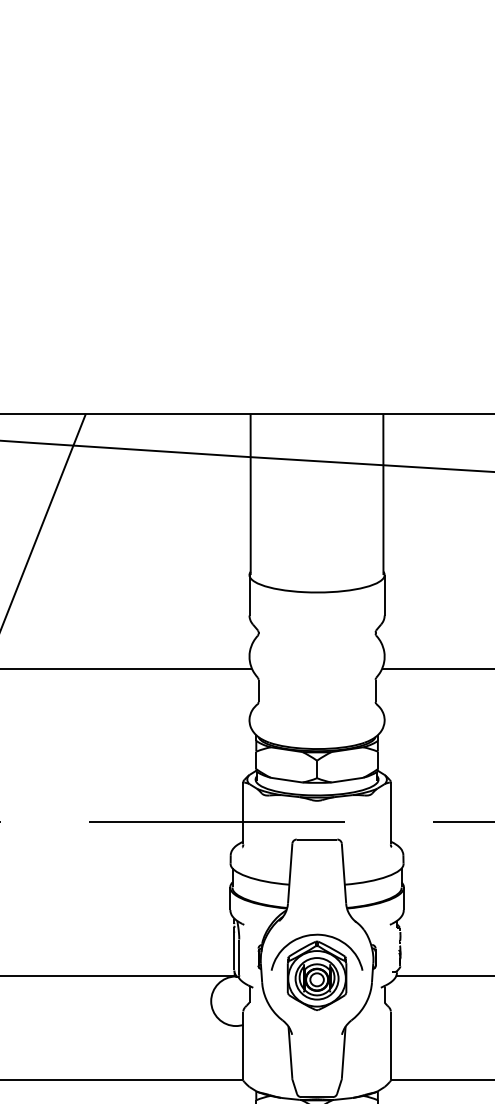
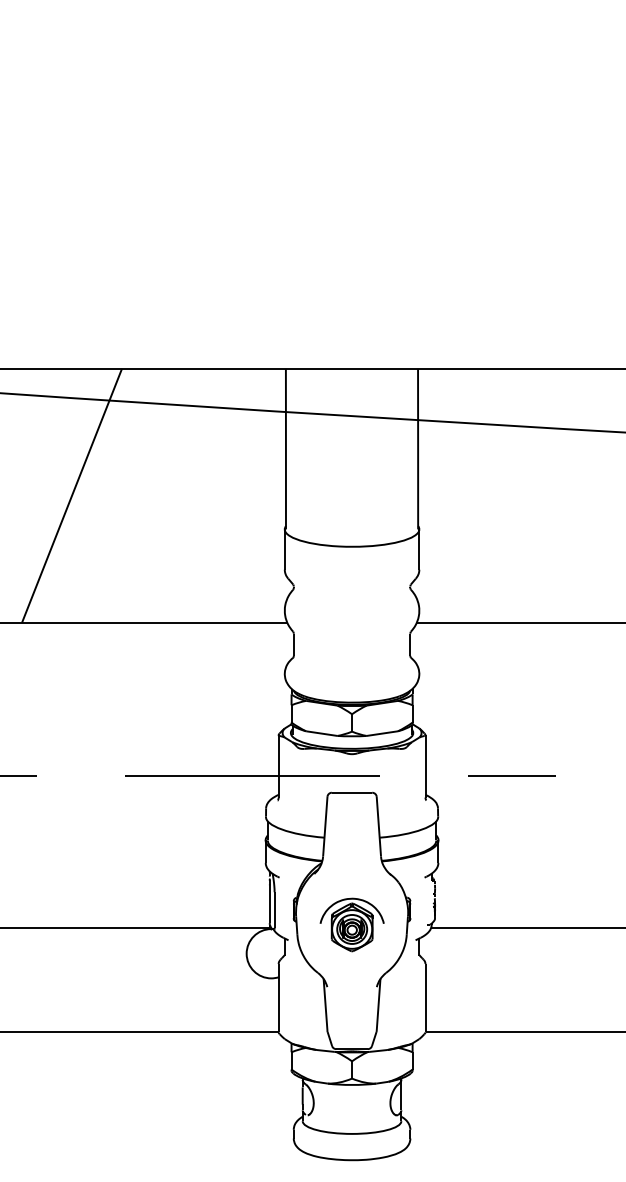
part: (317, 971) -> (352, 924), size x0.7

